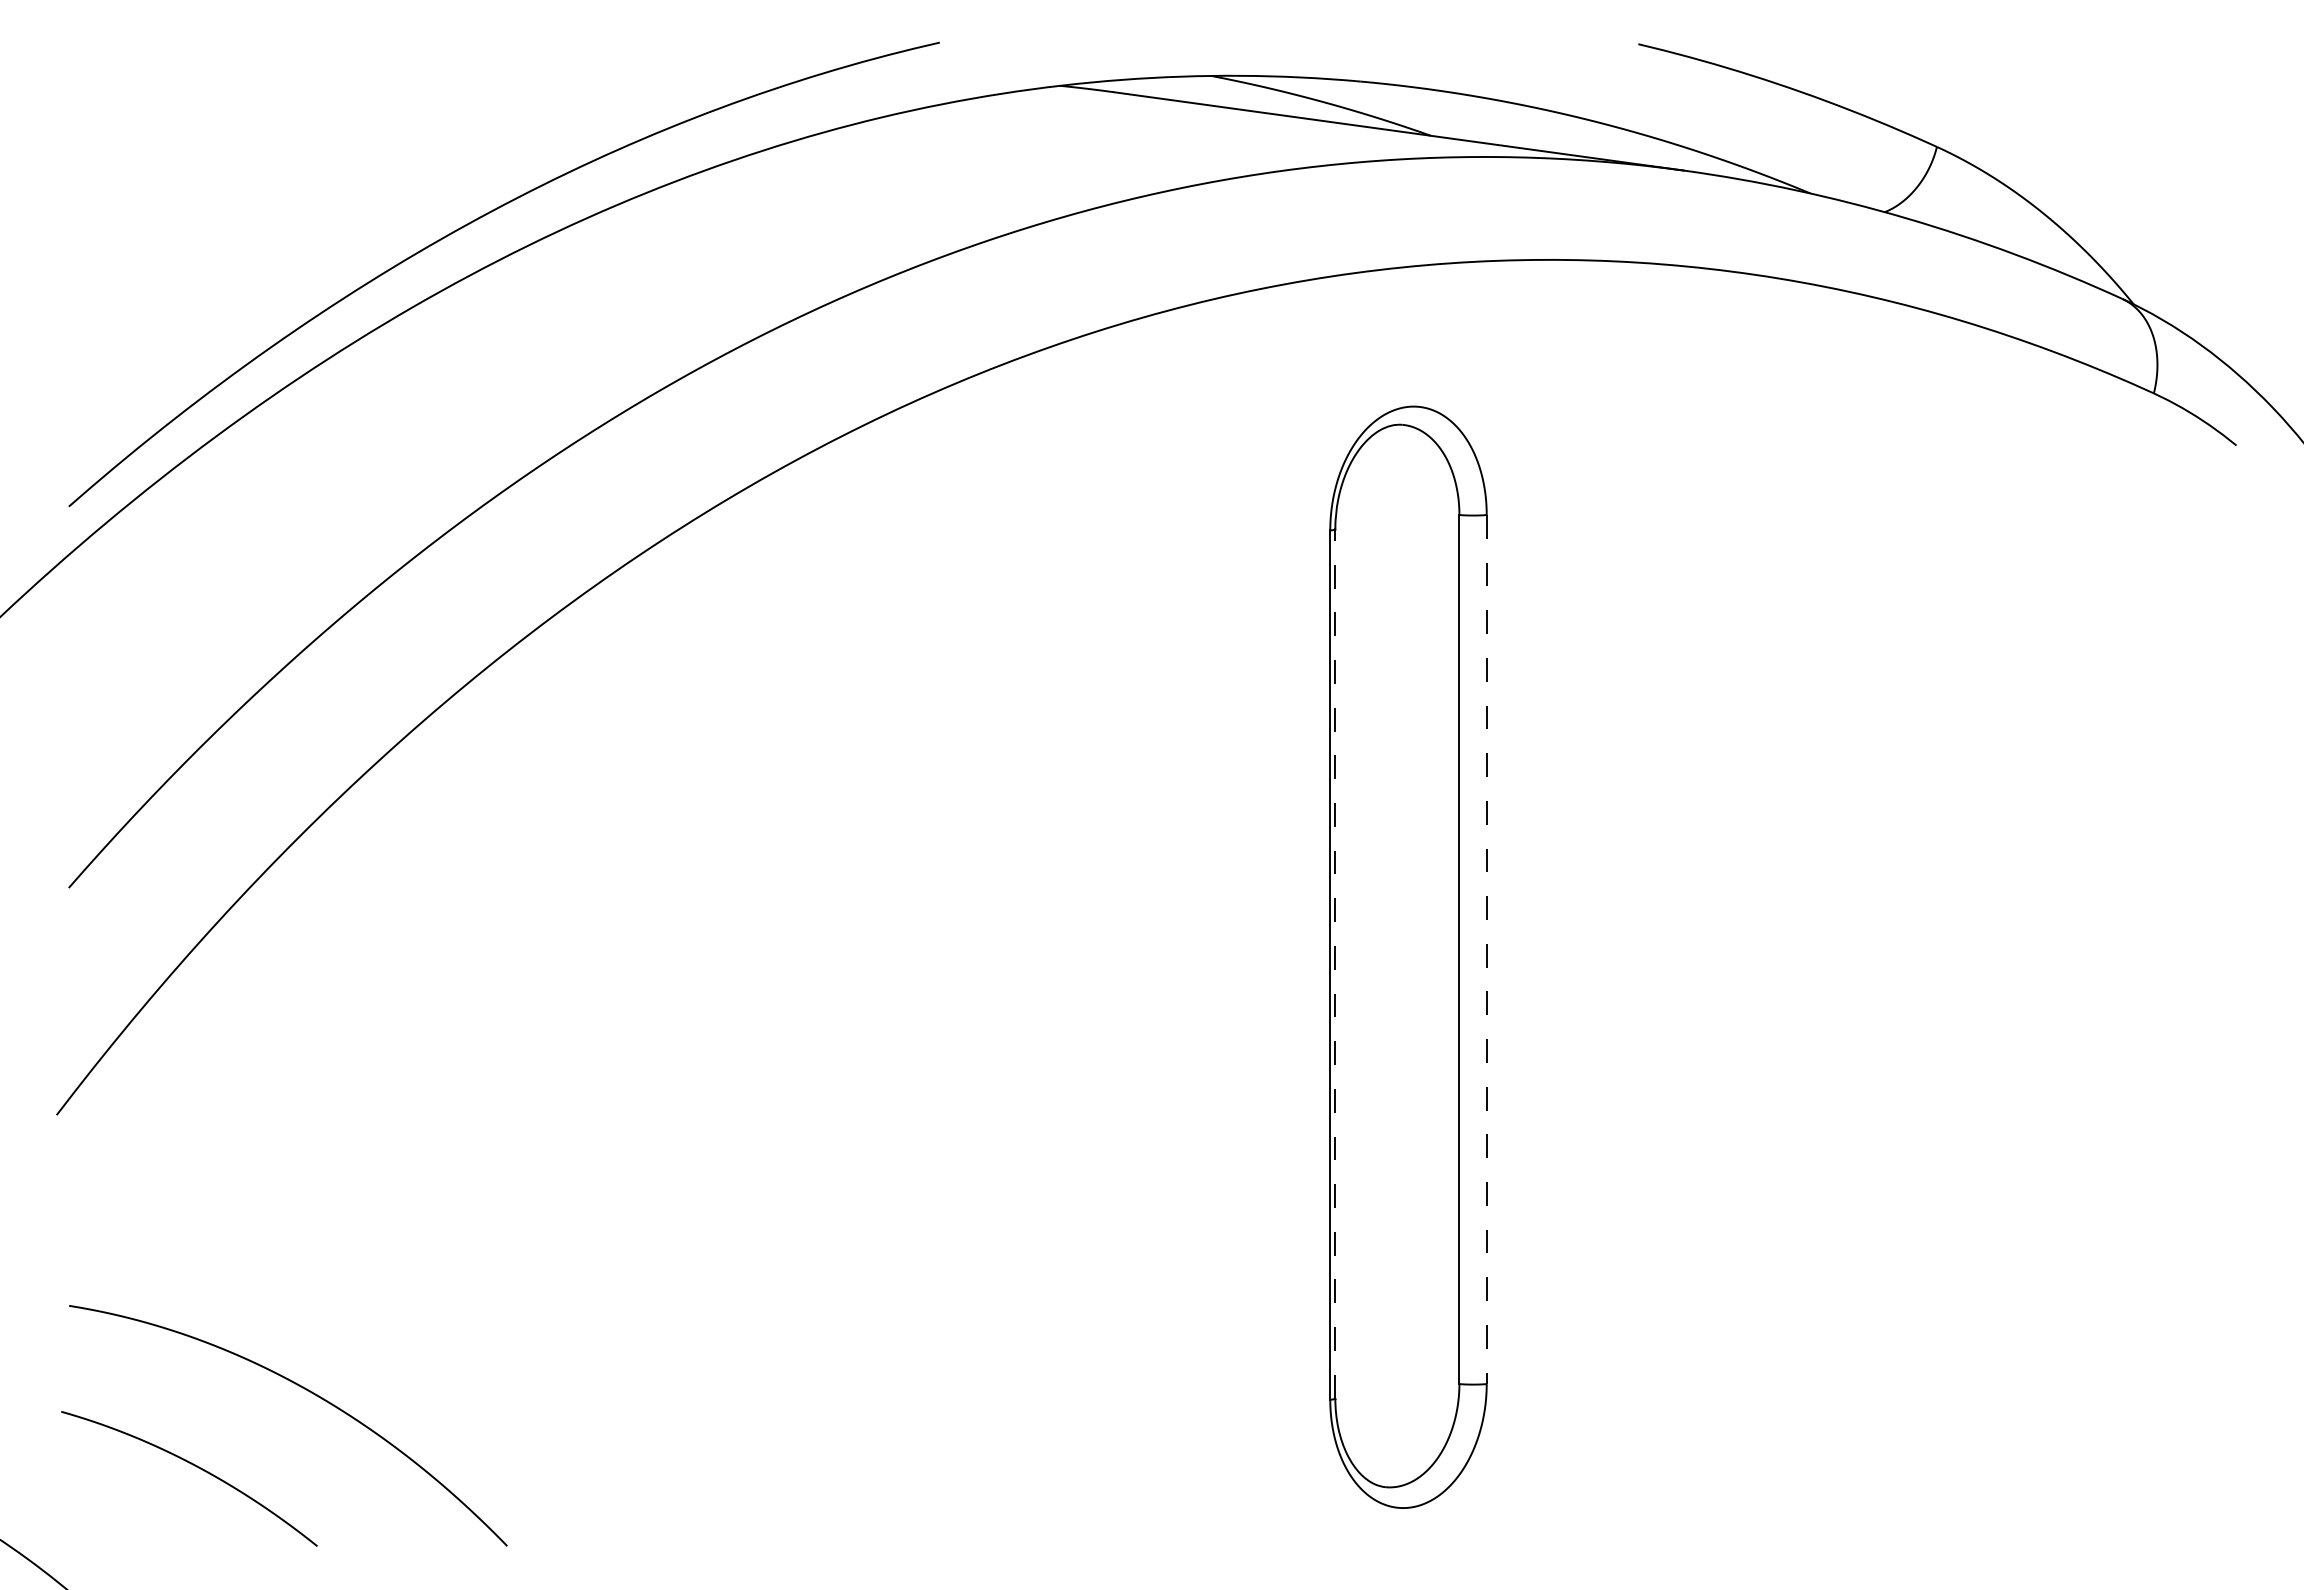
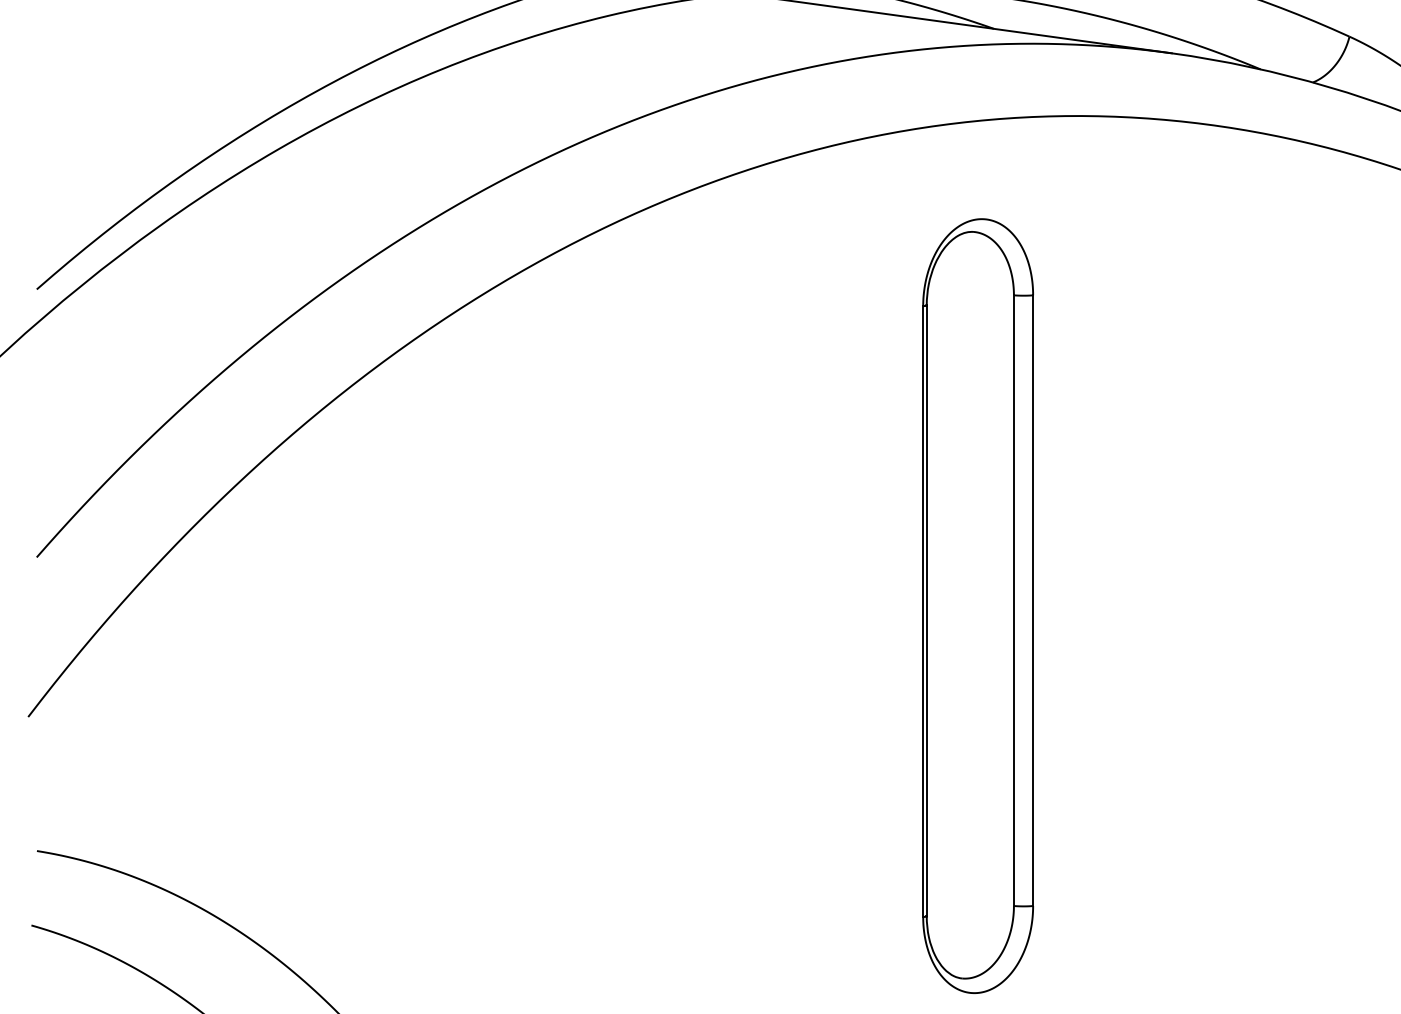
line: (1486, 949) -> (1032, 600), dashed -> solid
line: (1335, 963) -> (926, 610), dashed -> solid

